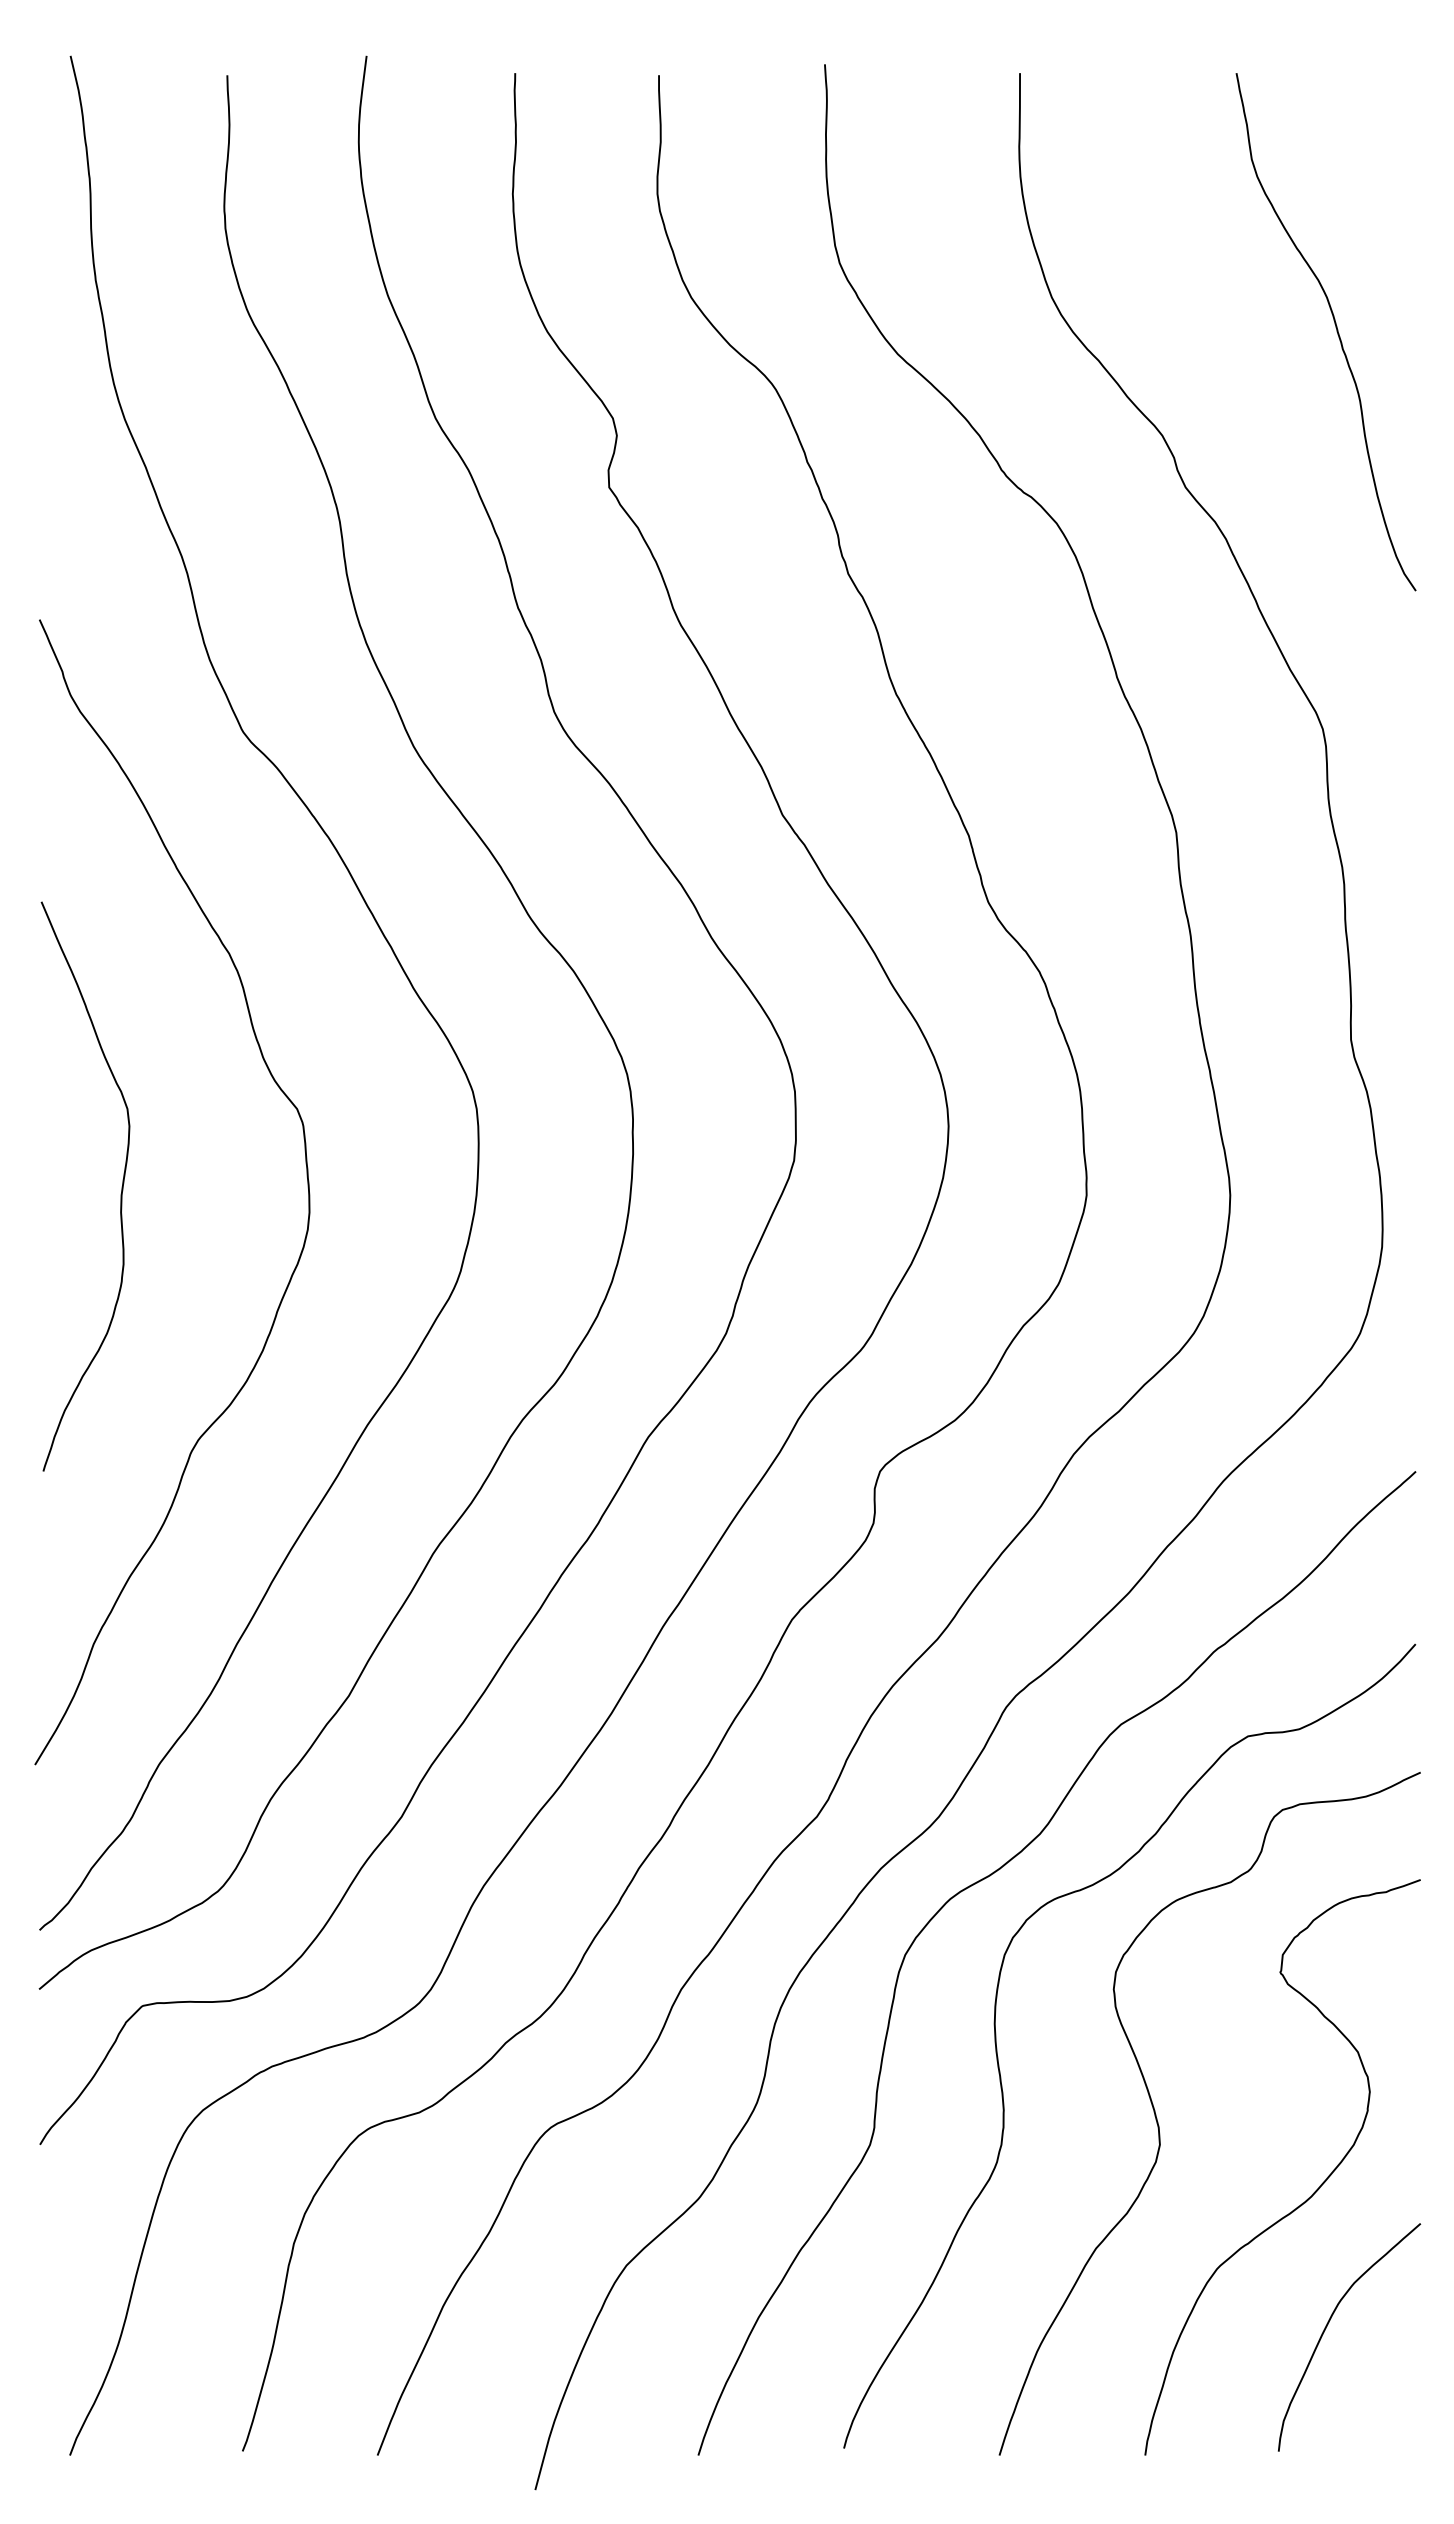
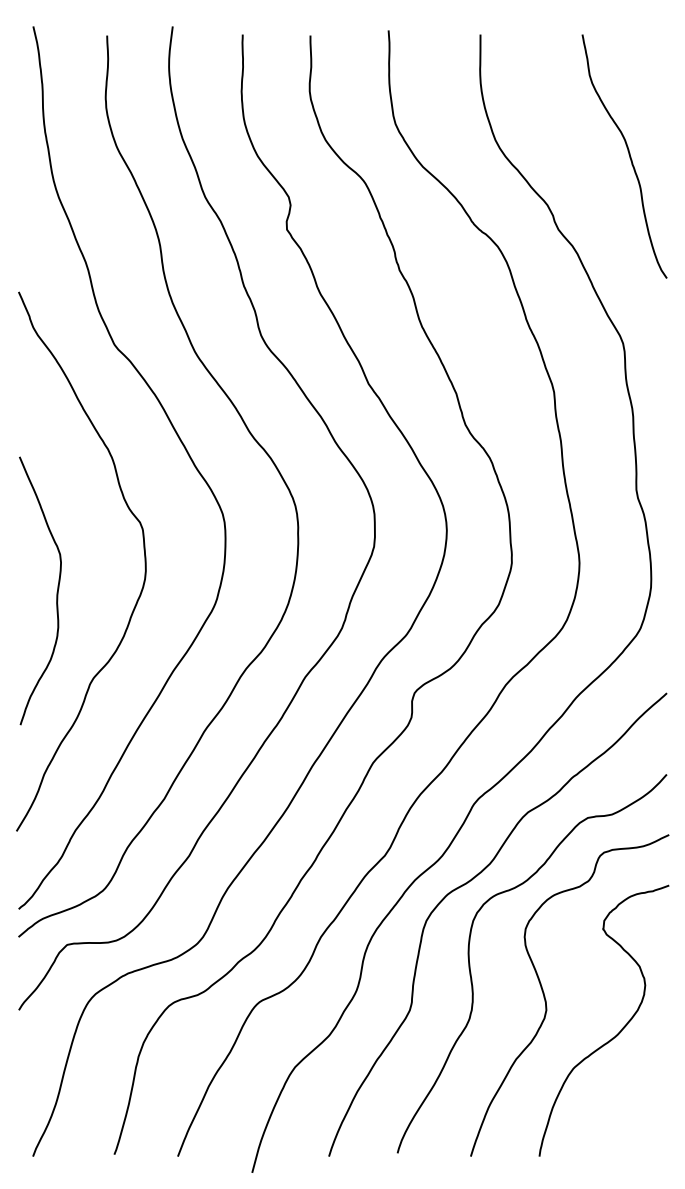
curve: (119, 1189) -> (56, 592), moved
curve: (1327, 2327) -> (625, 1096), removed

